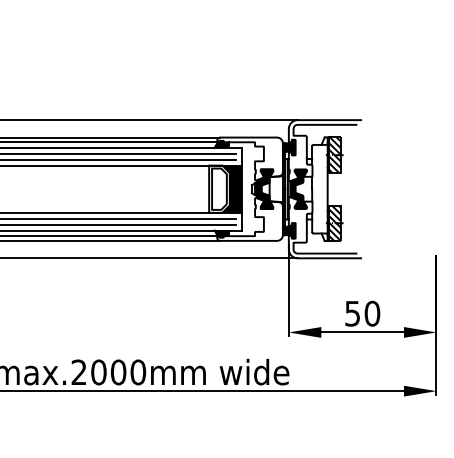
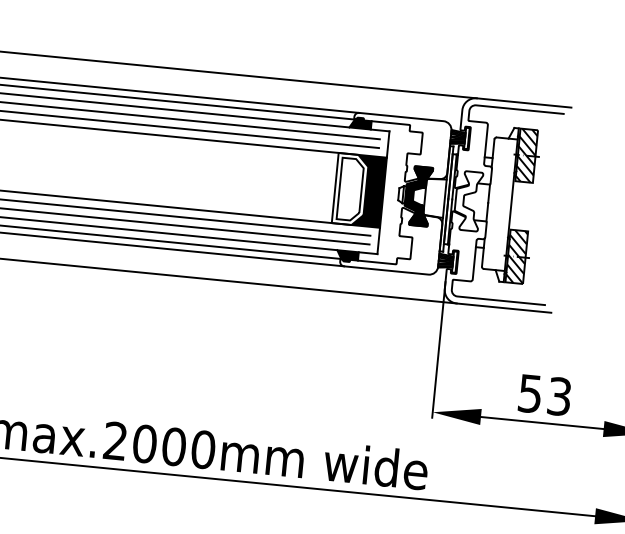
fill: (298, 189) -> (467, 201), removed
text: (372, 313) -> (559, 396), 50 -> 53

